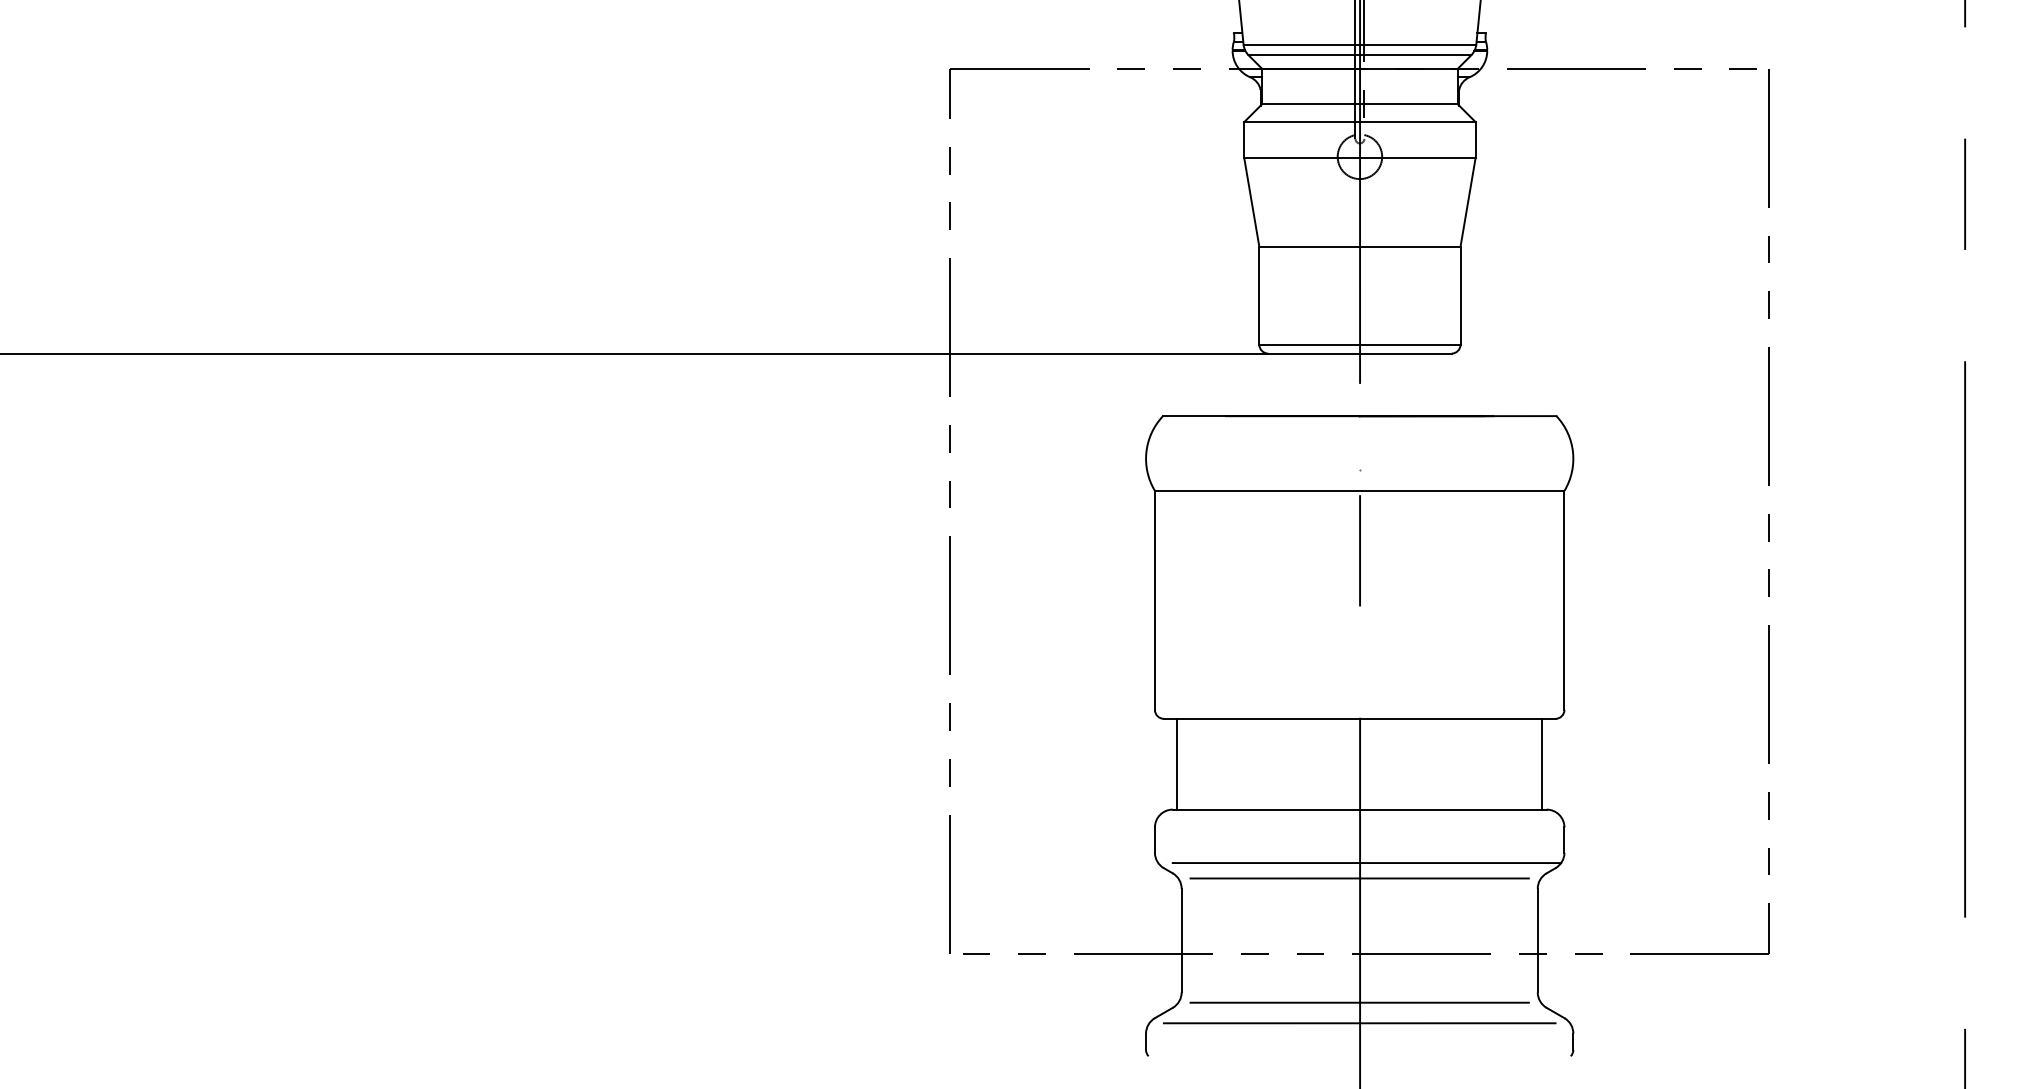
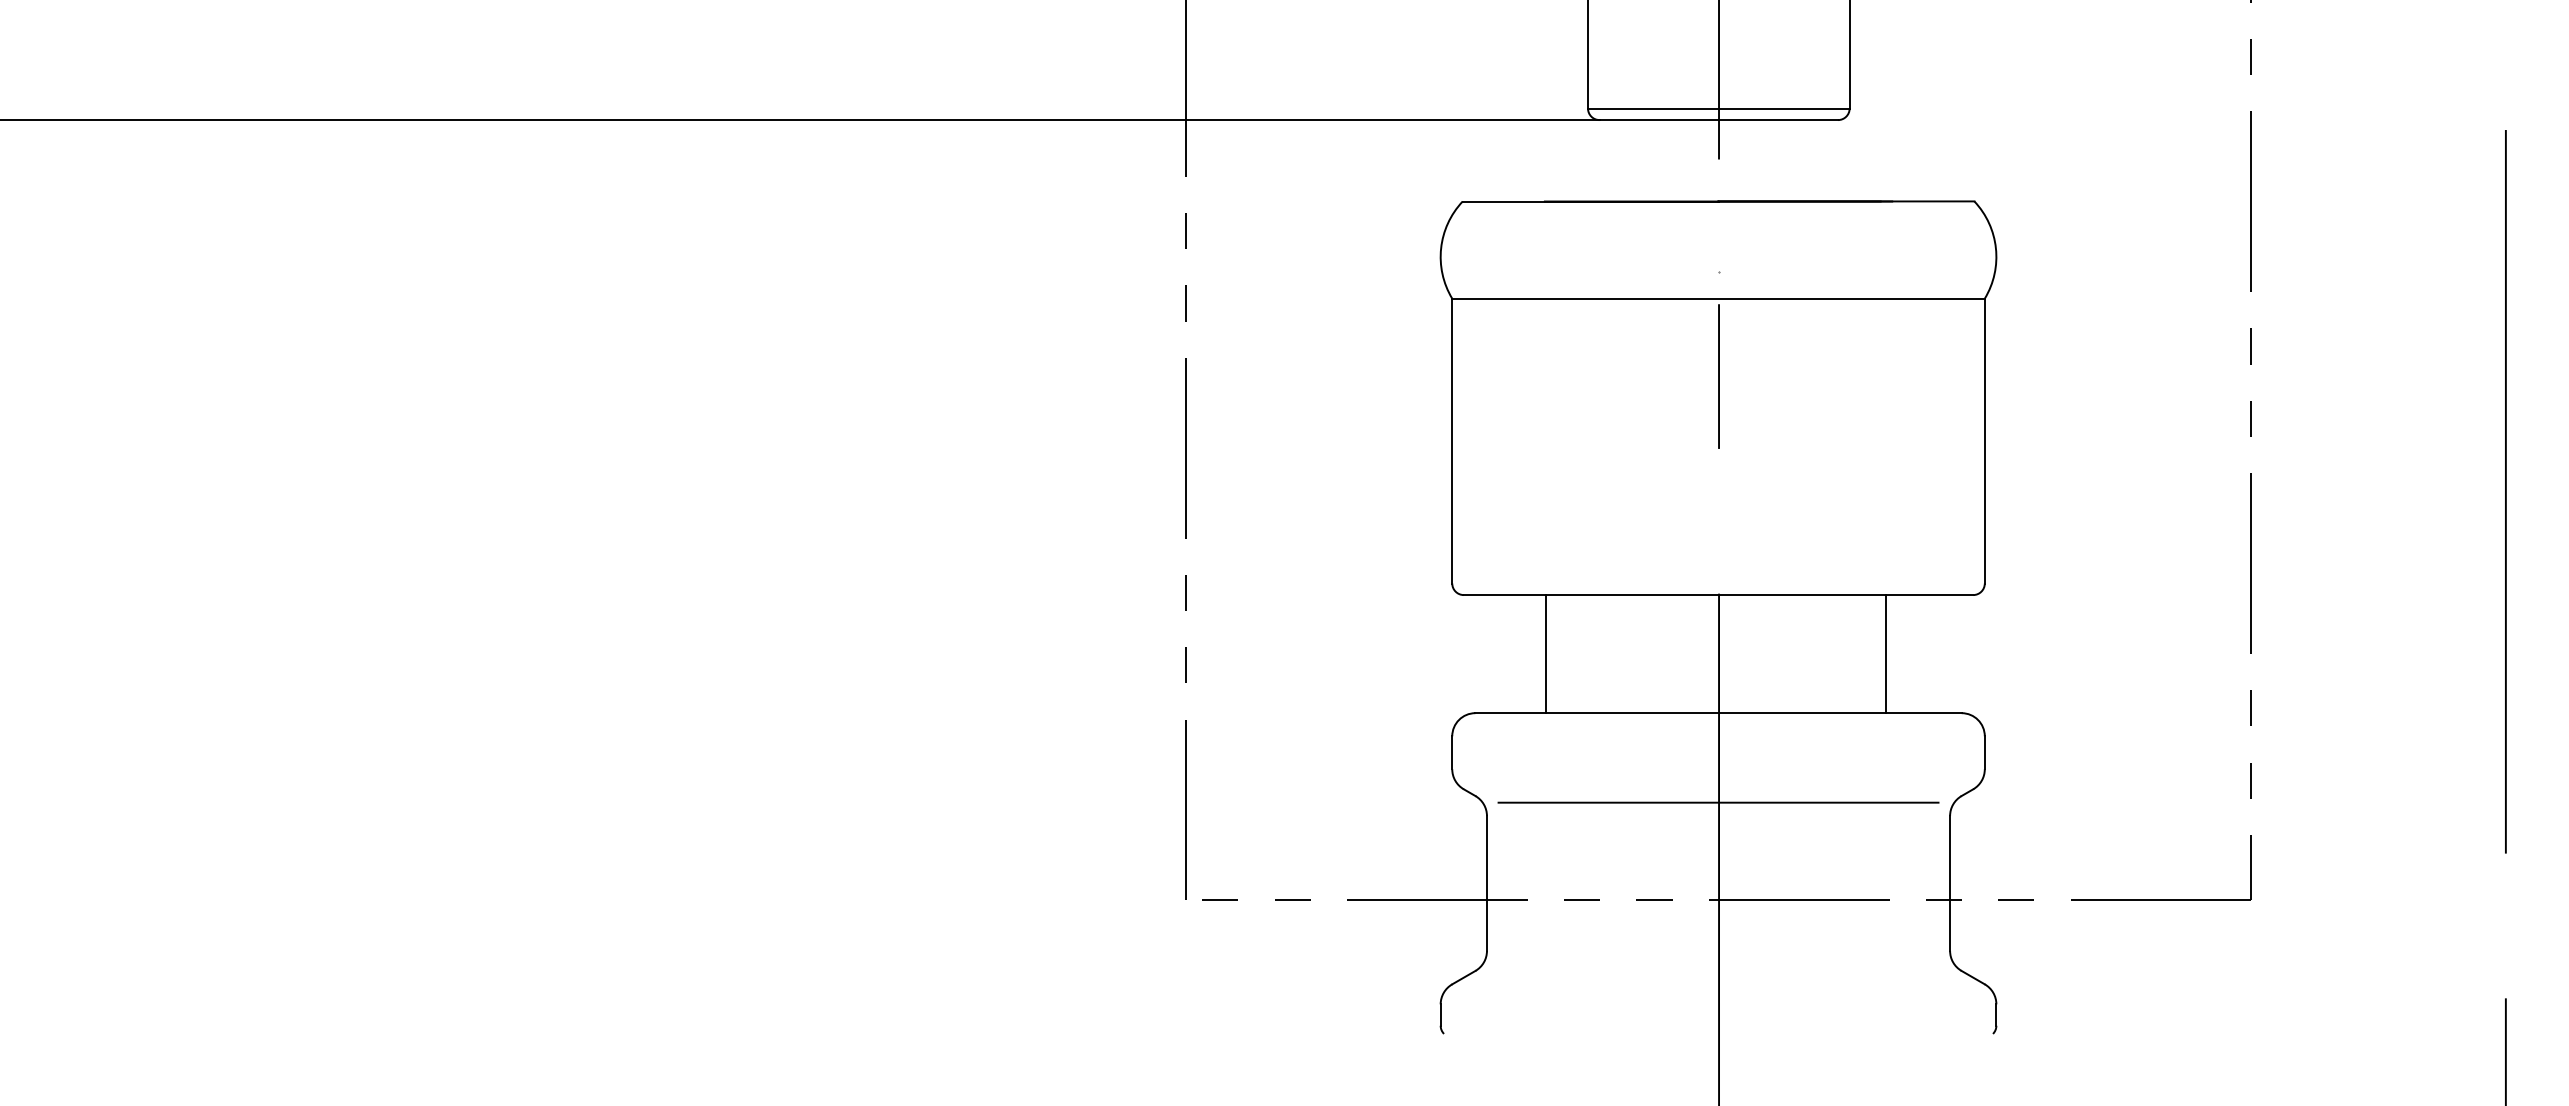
line: (1177, 763) -> (1546, 653), moved
line: (1542, 763) -> (1886, 653), moved
line: (1366, 863) -> (1727, 783), removed
line: (1359, 1002) -> (1718, 963), removed
line: (1359, 1023) -> (1718, 991), removed

